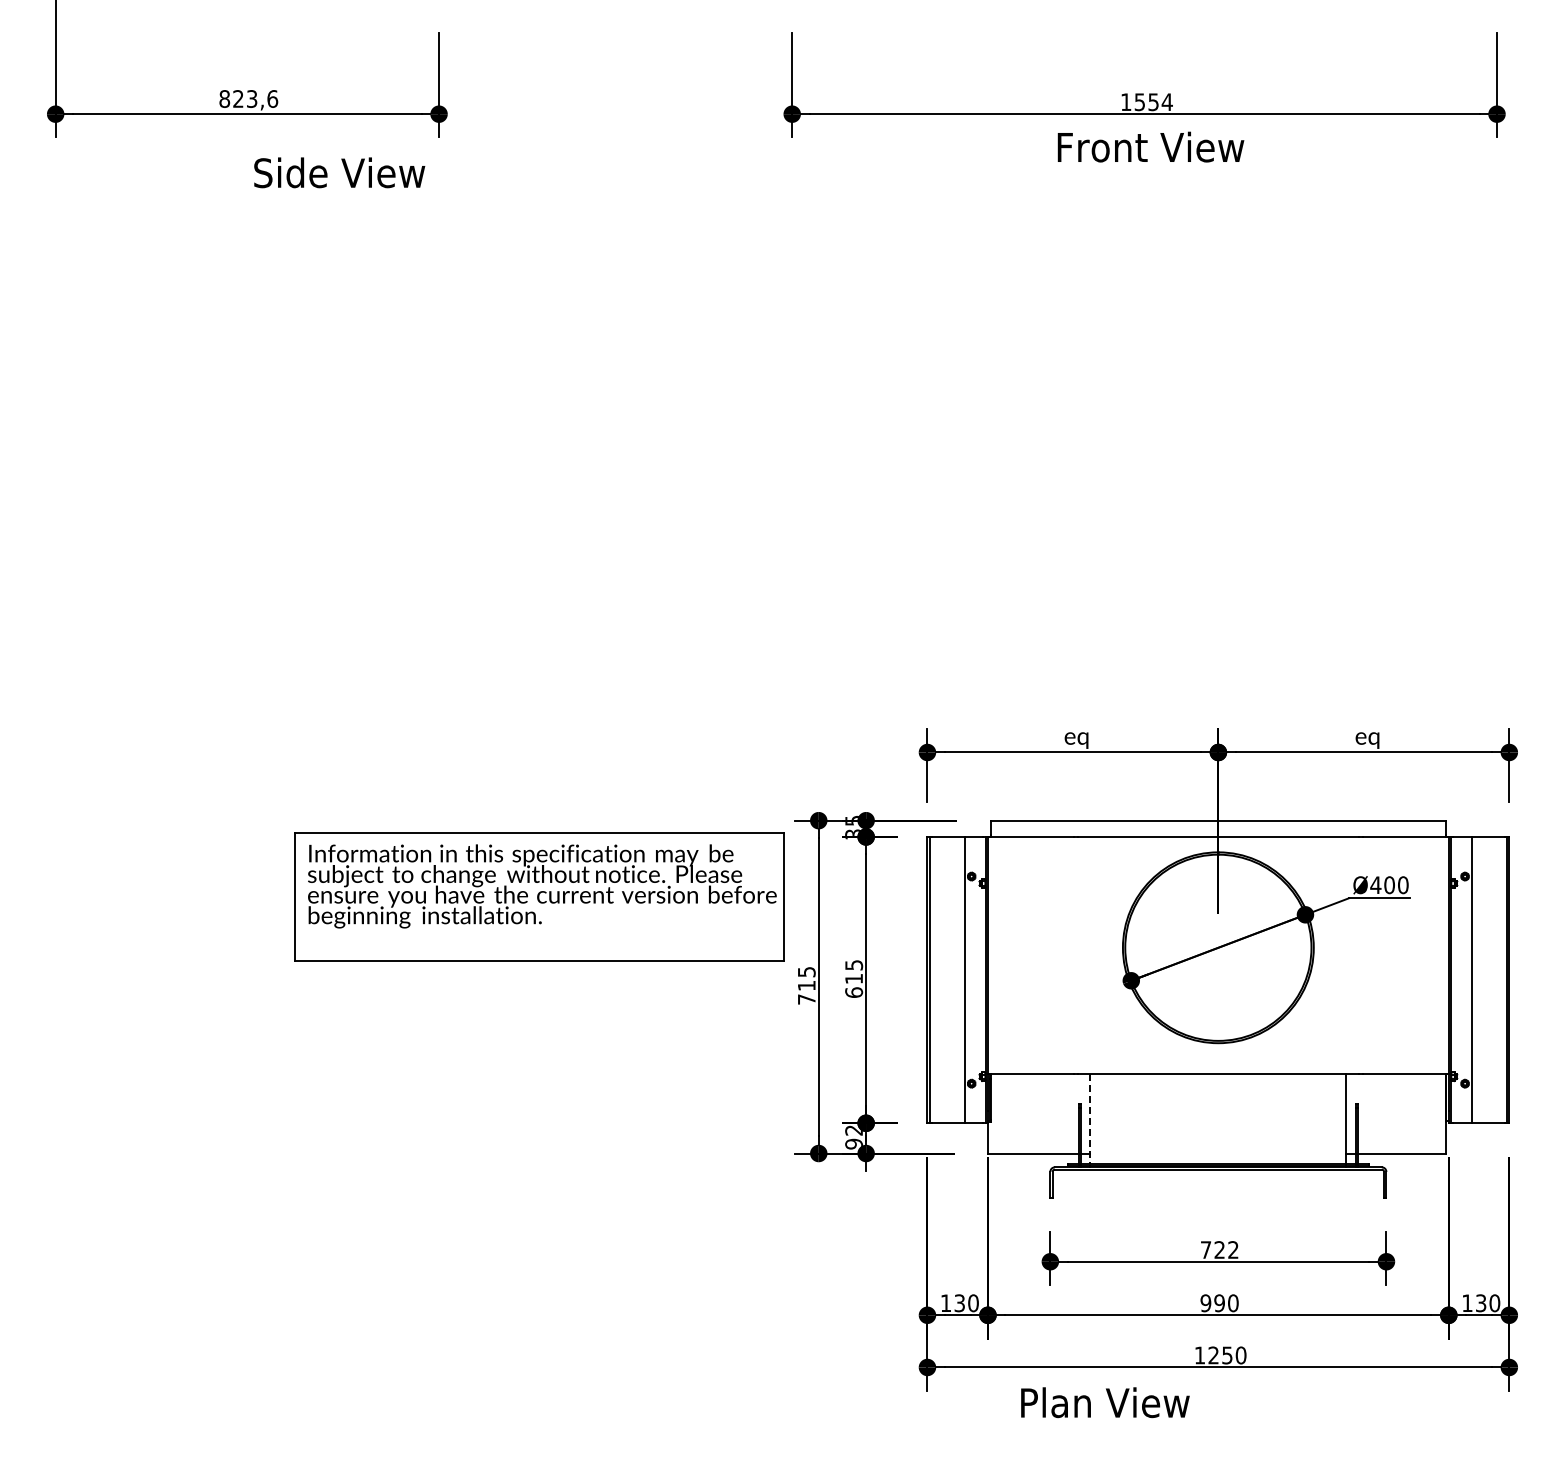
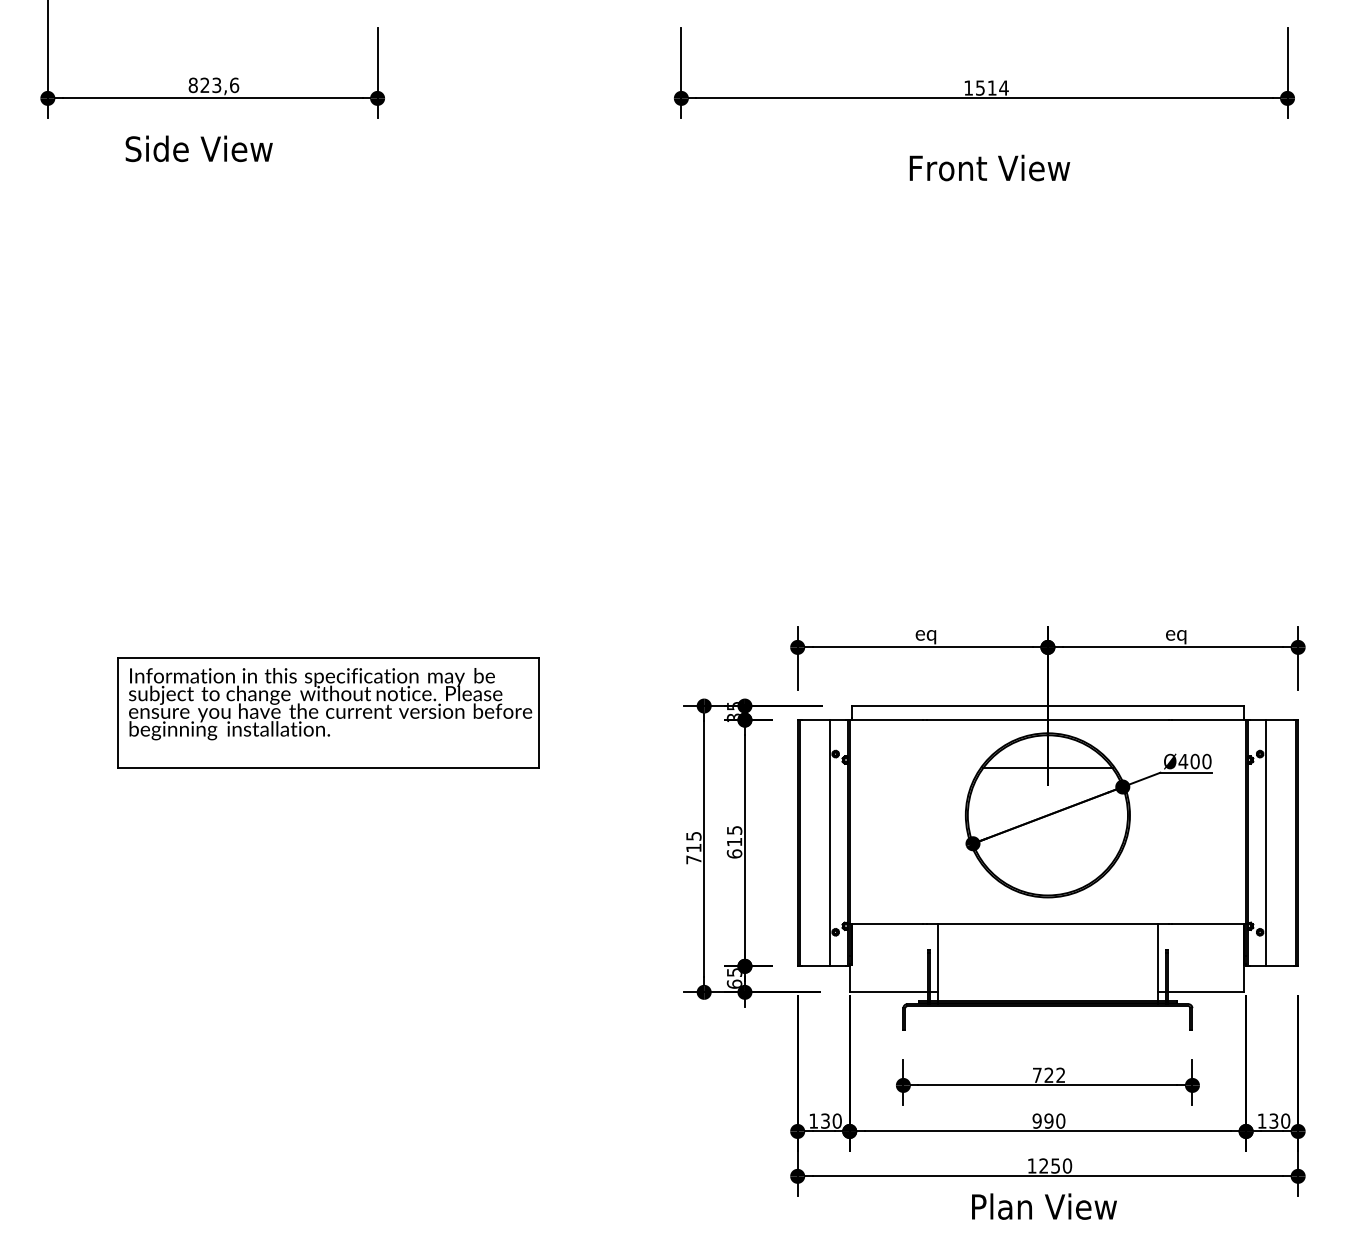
text: (1153, 102) -> (992, 88), 1554 -> 1514
text: (1150, 146) -> (989, 167), moved
text: (339, 172) -> (199, 148), moved
line: (1218, 892) -> (1048, 767), added
part: (539, 896) -> (328, 712), moved
line: (1090, 1119) -> (937, 963), dashed -> solid
text: (854, 1137) -> (734, 978), 92 -> 65
text: (1105, 1402) -> (1044, 1206), moved

